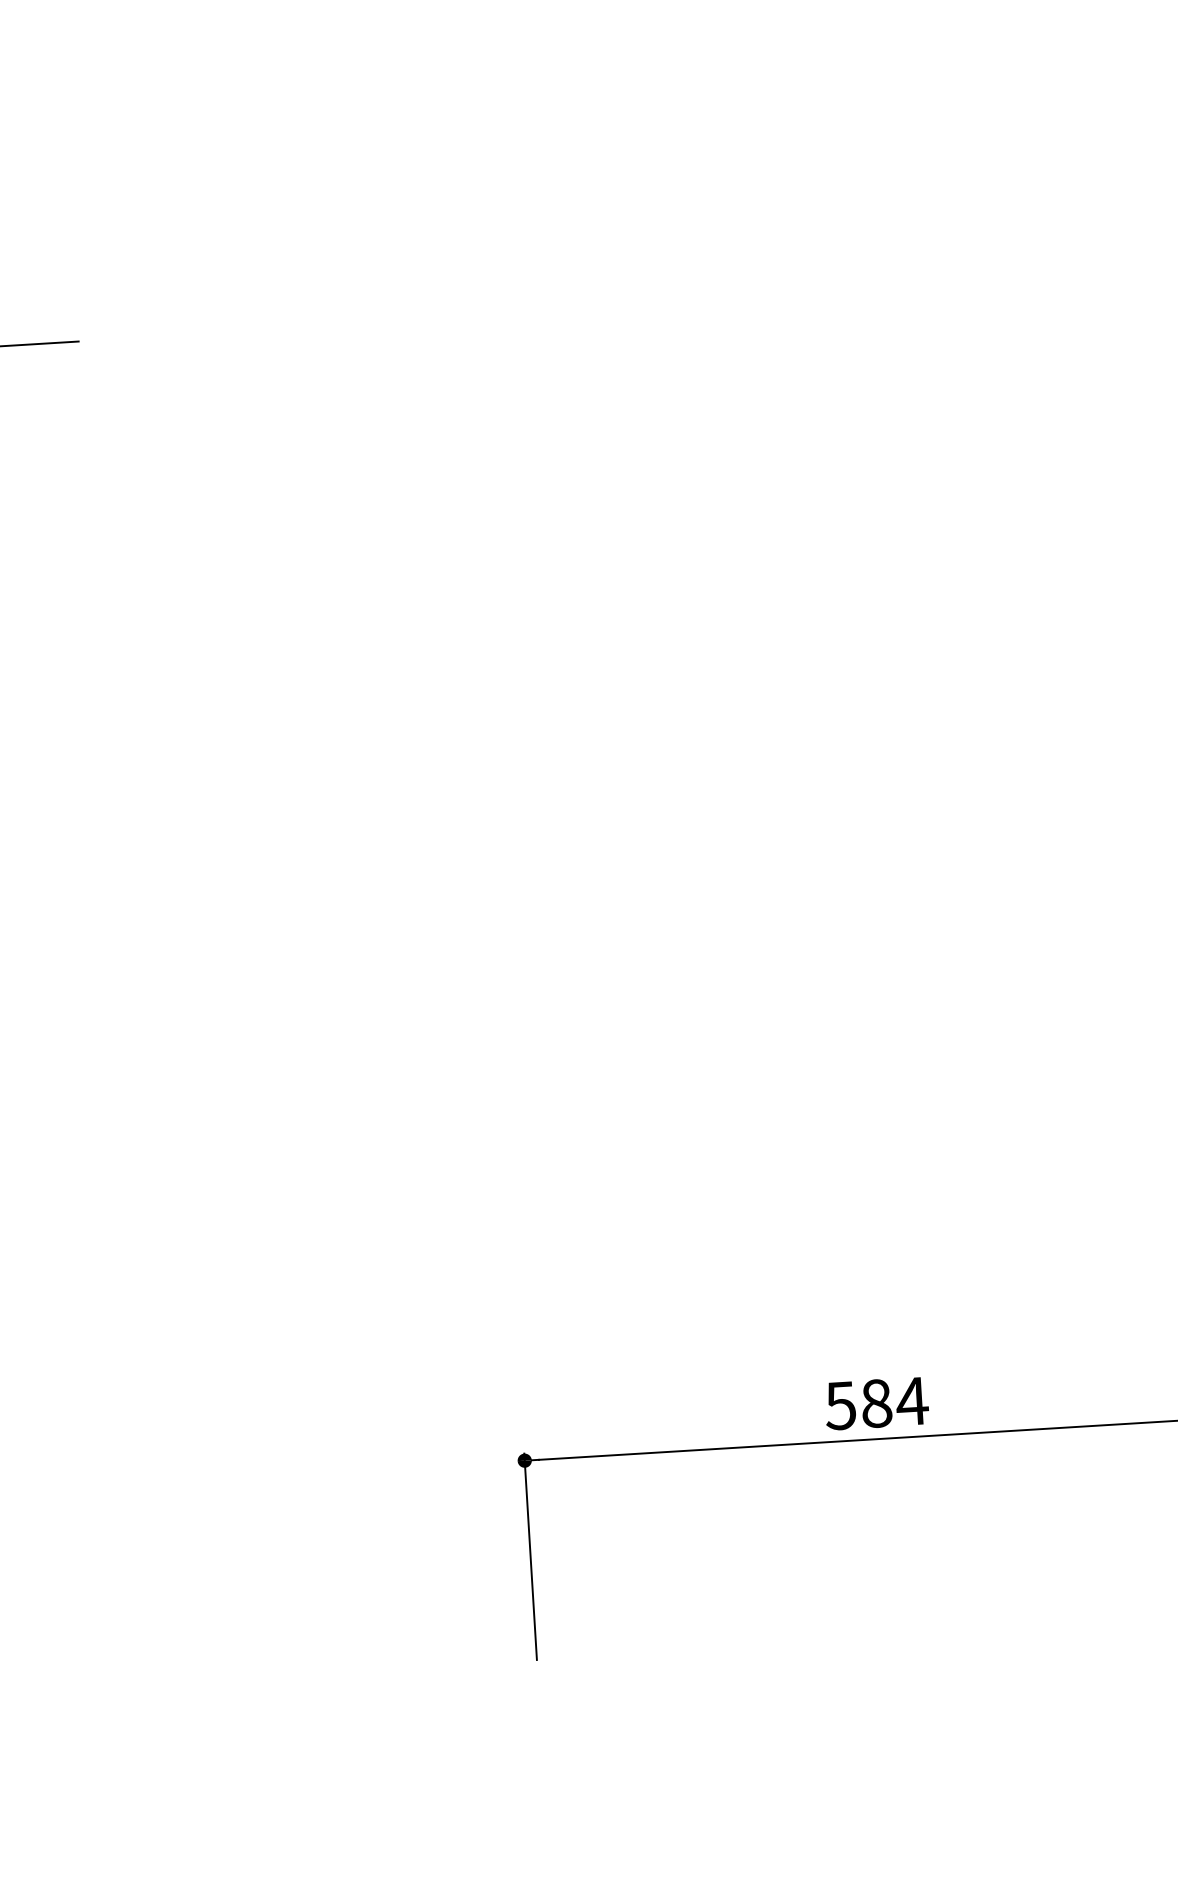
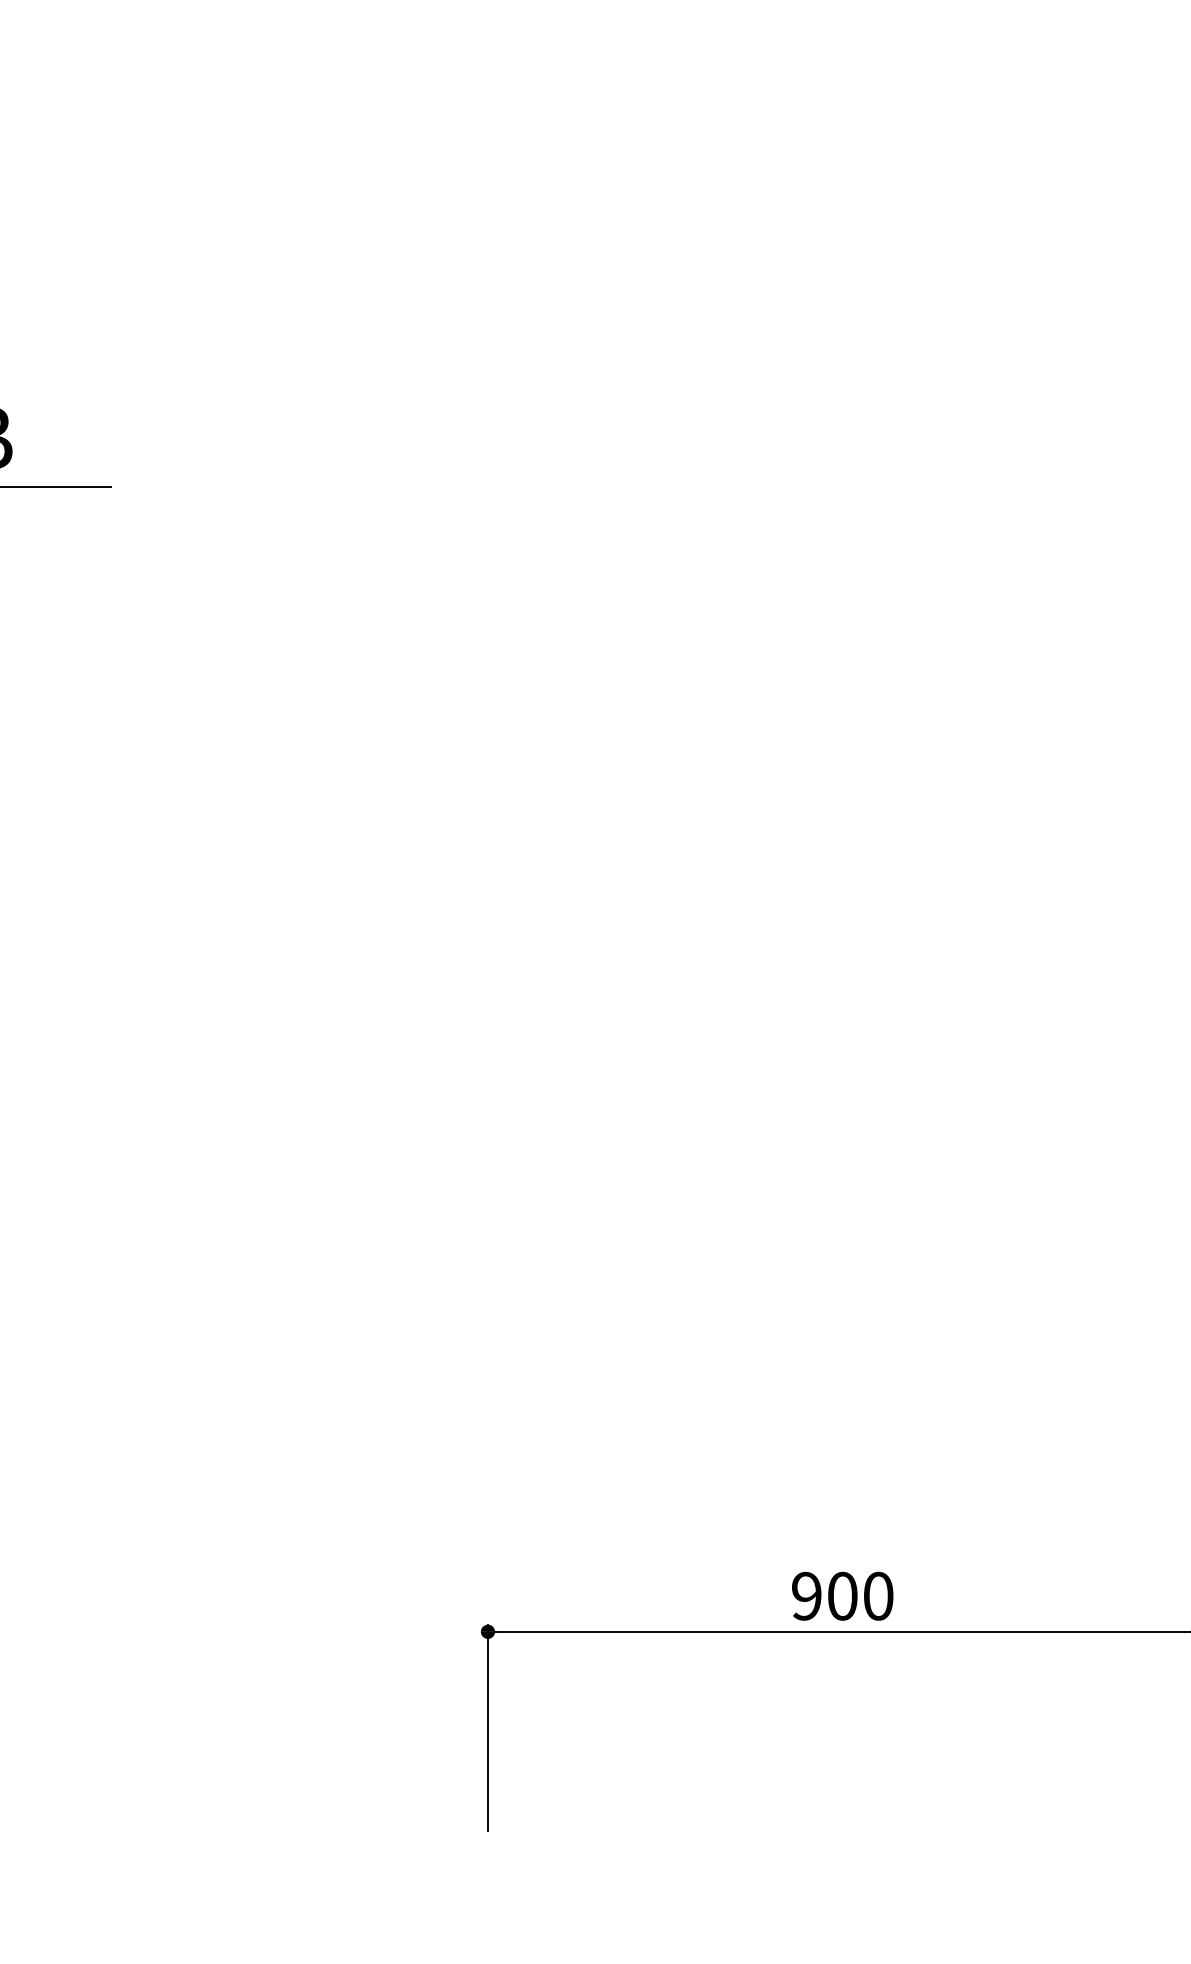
text: (876, 1402) -> (842, 1595), 584 -> 900

